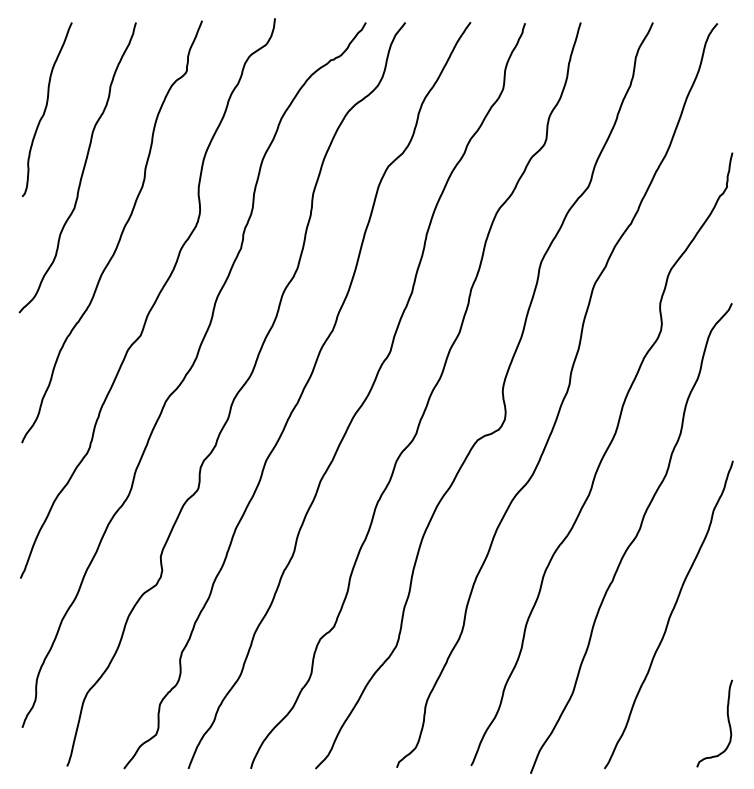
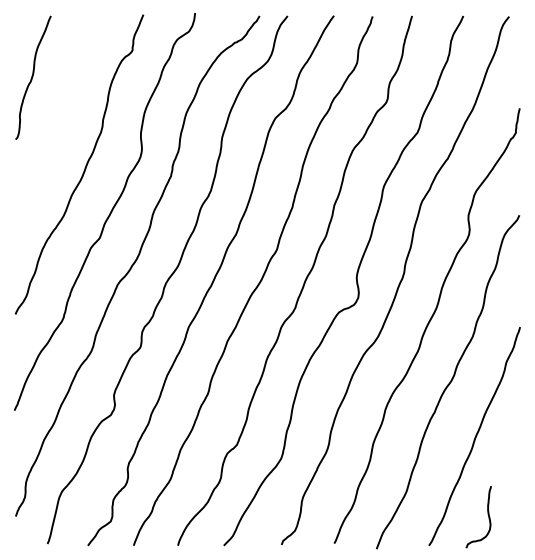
curve: (82, 169) -> (58, 120), removed
curve: (727, 720) -> (487, 514), moved

